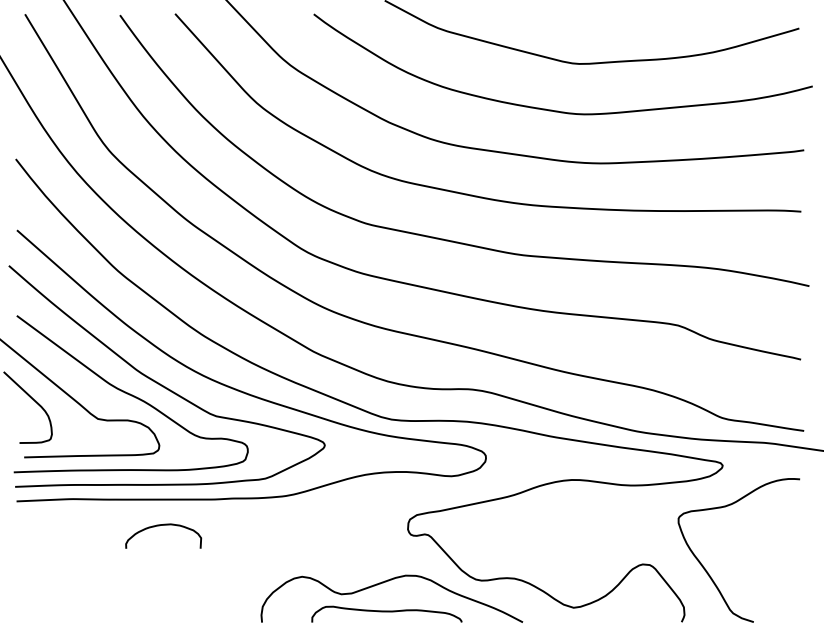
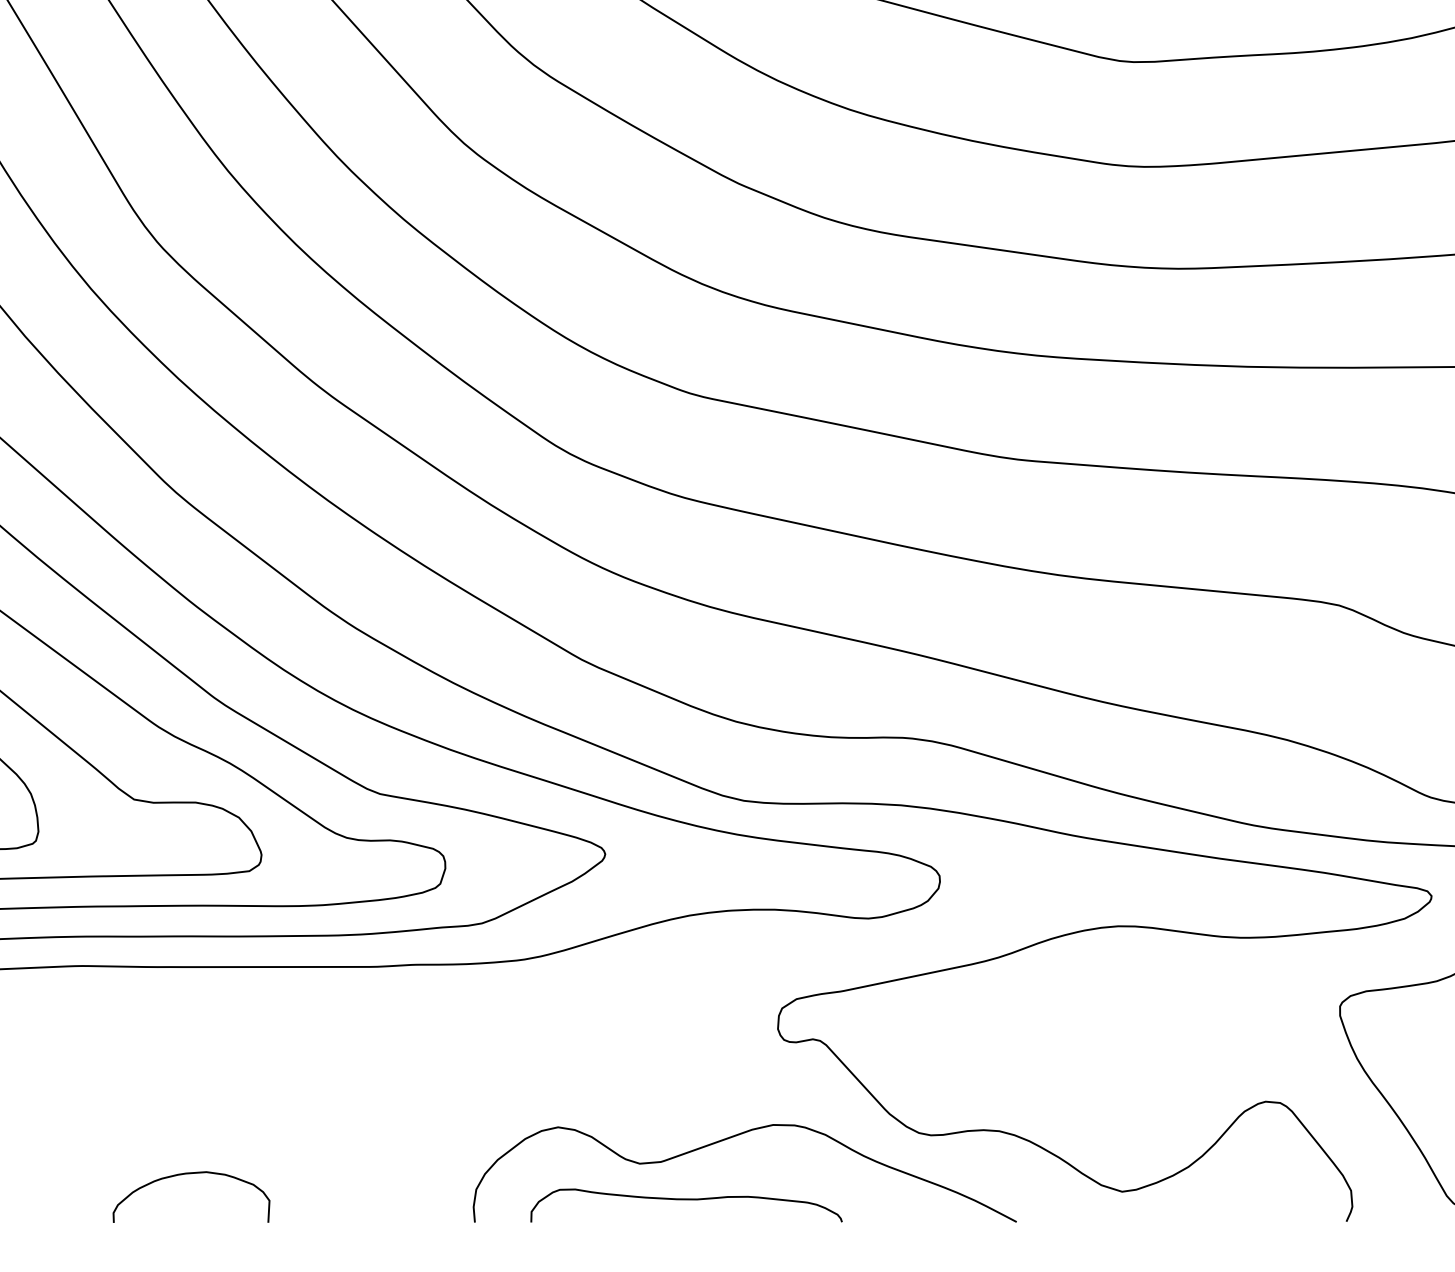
curve: (159, 526) -> (182, 1176), moved
curve: (386, 612) -> (685, 1201), moved

